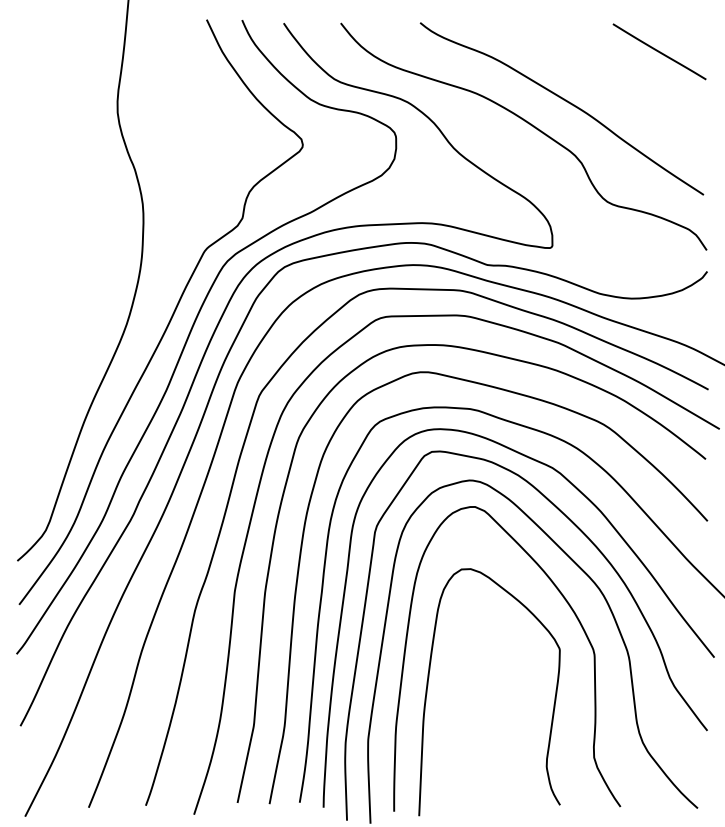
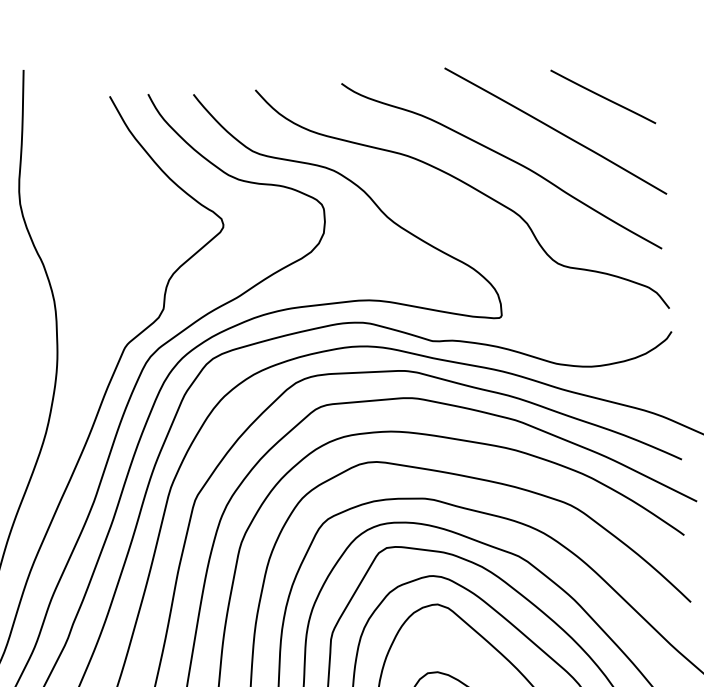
line: (613, 79) -> (555, 130), added

